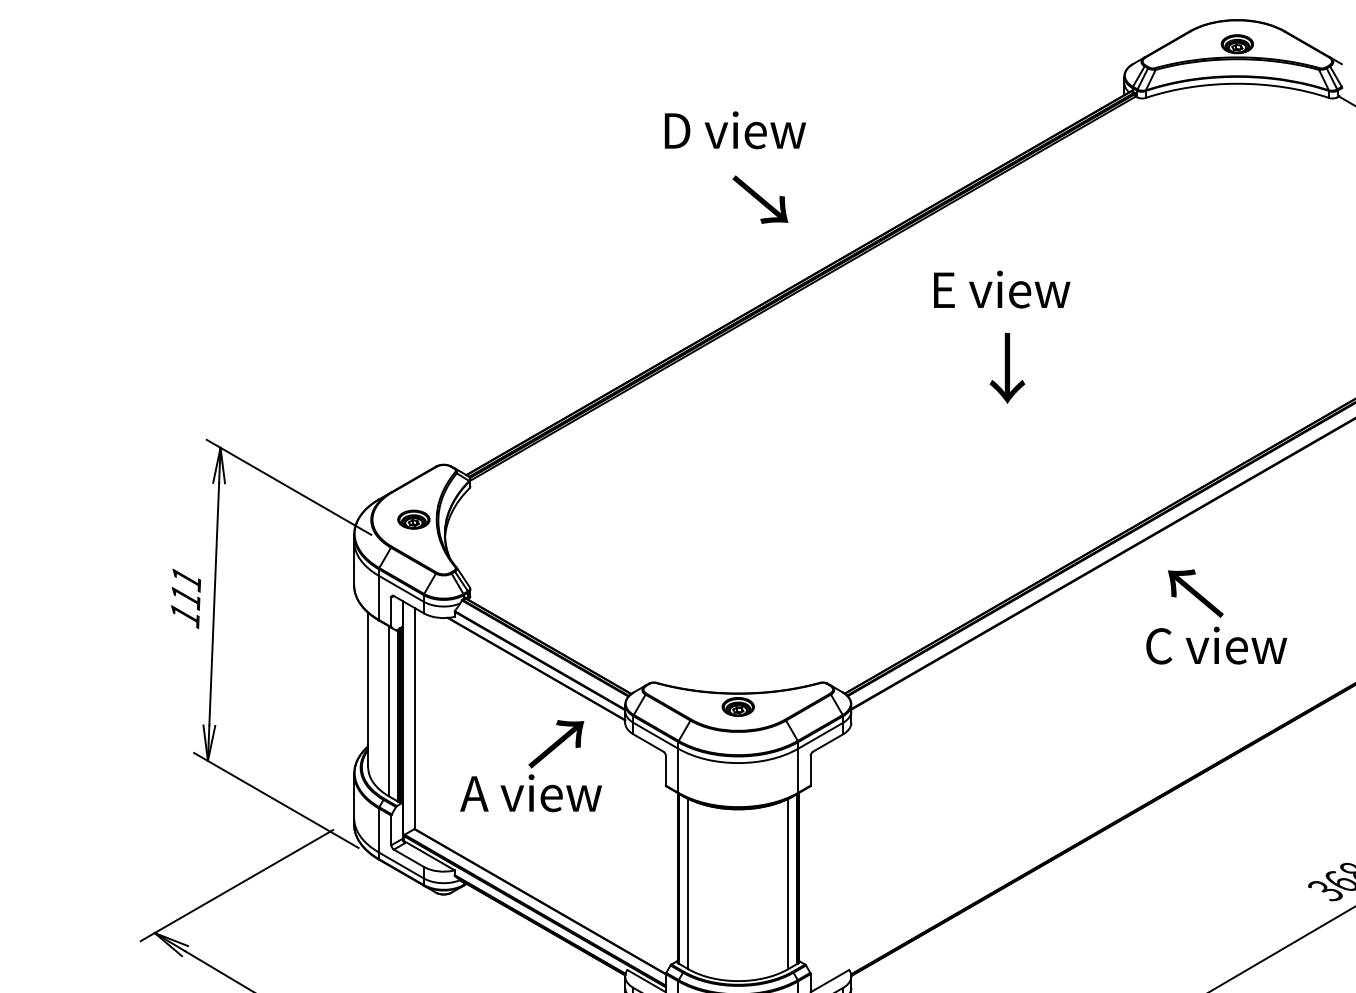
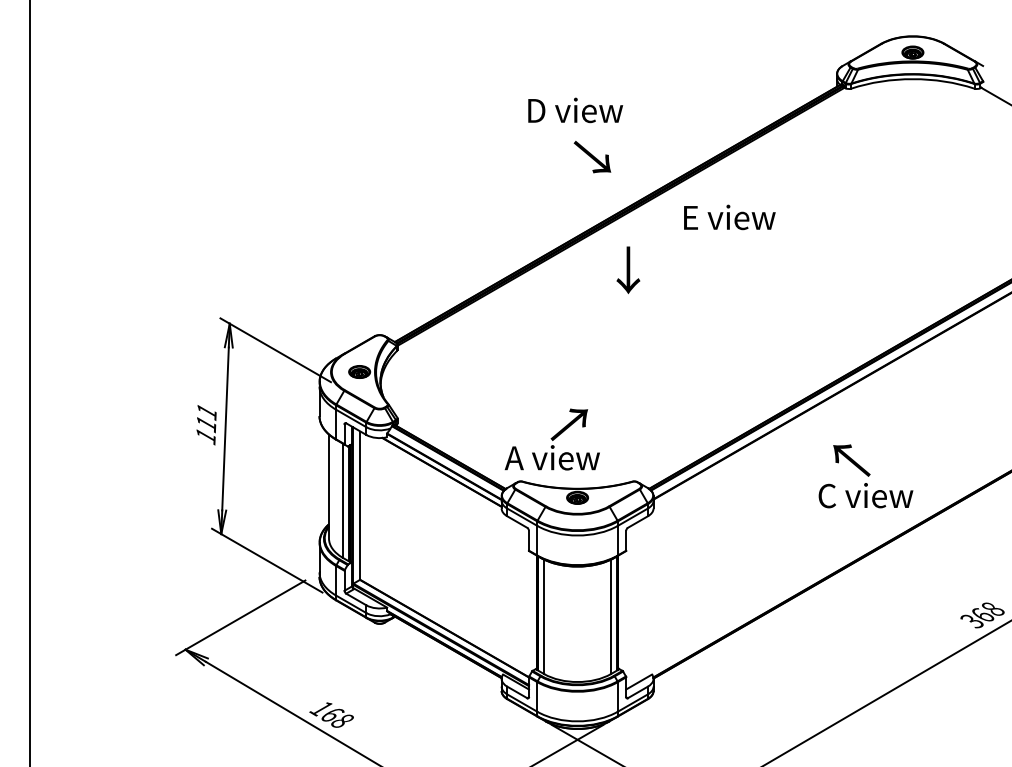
text: (1001, 289) -> (729, 217), moved
text: (1007, 367) -> (628, 269), moved
text: (1215, 617) -> (865, 476), moved
text: (529, 766) -> (551, 439), moved

